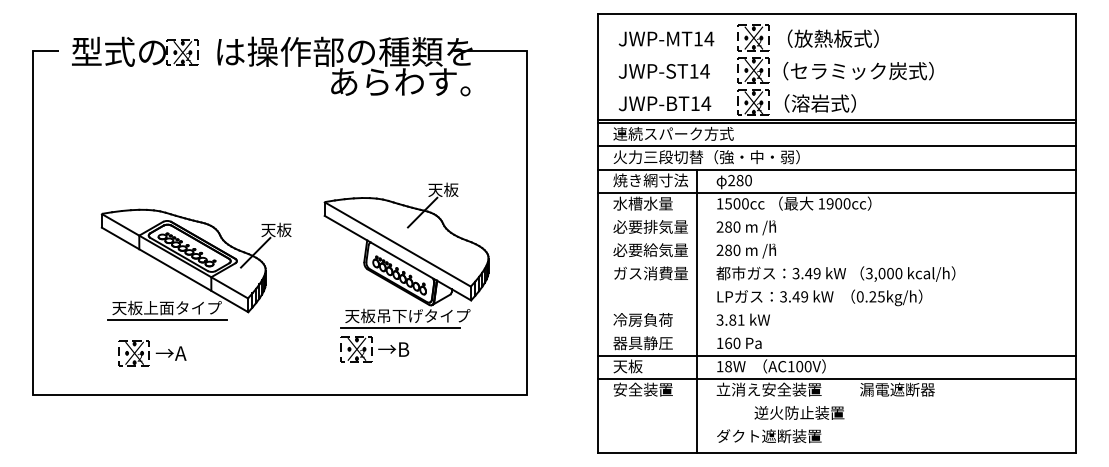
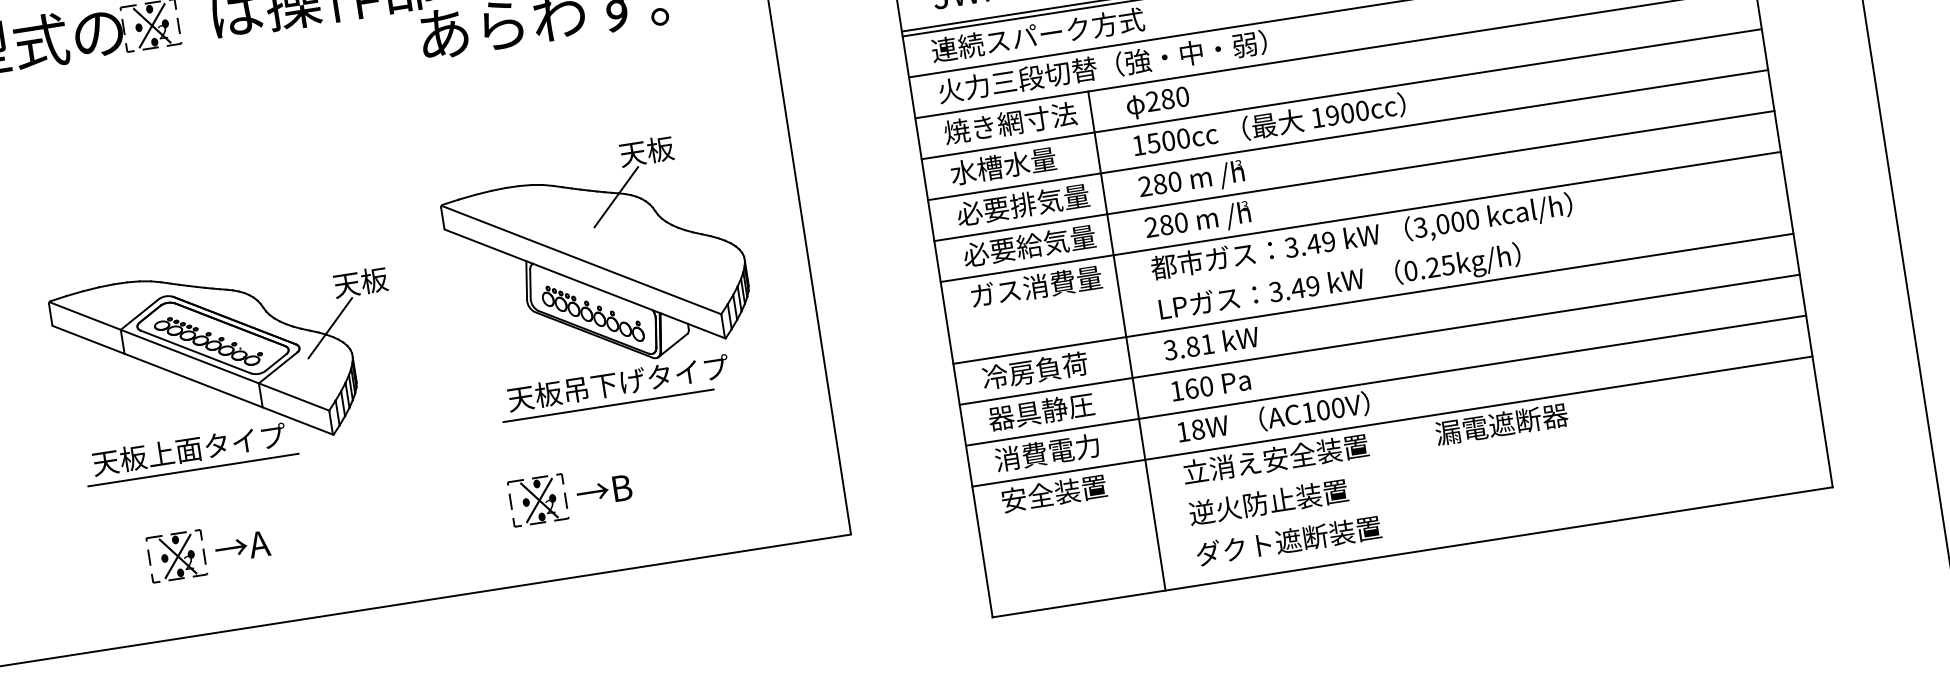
line: (836, 216) -> (1347, 136), added
line: (836, 239) -> (1353, 176), added
part: (406, 255) -> (599, 277), moved
line: (836, 262) -> (1359, 217), added
part: (195, 264) -> (227, 365), moved
line: (836, 309) -> (1372, 299), added
line: (836, 332) -> (1378, 340), added
part: (152, 353) -> (209, 551), moved
text: (642, 366) -> (1046, 452), 天板 -> 消費電力
text: (799, 412) -> (1268, 501), moved

